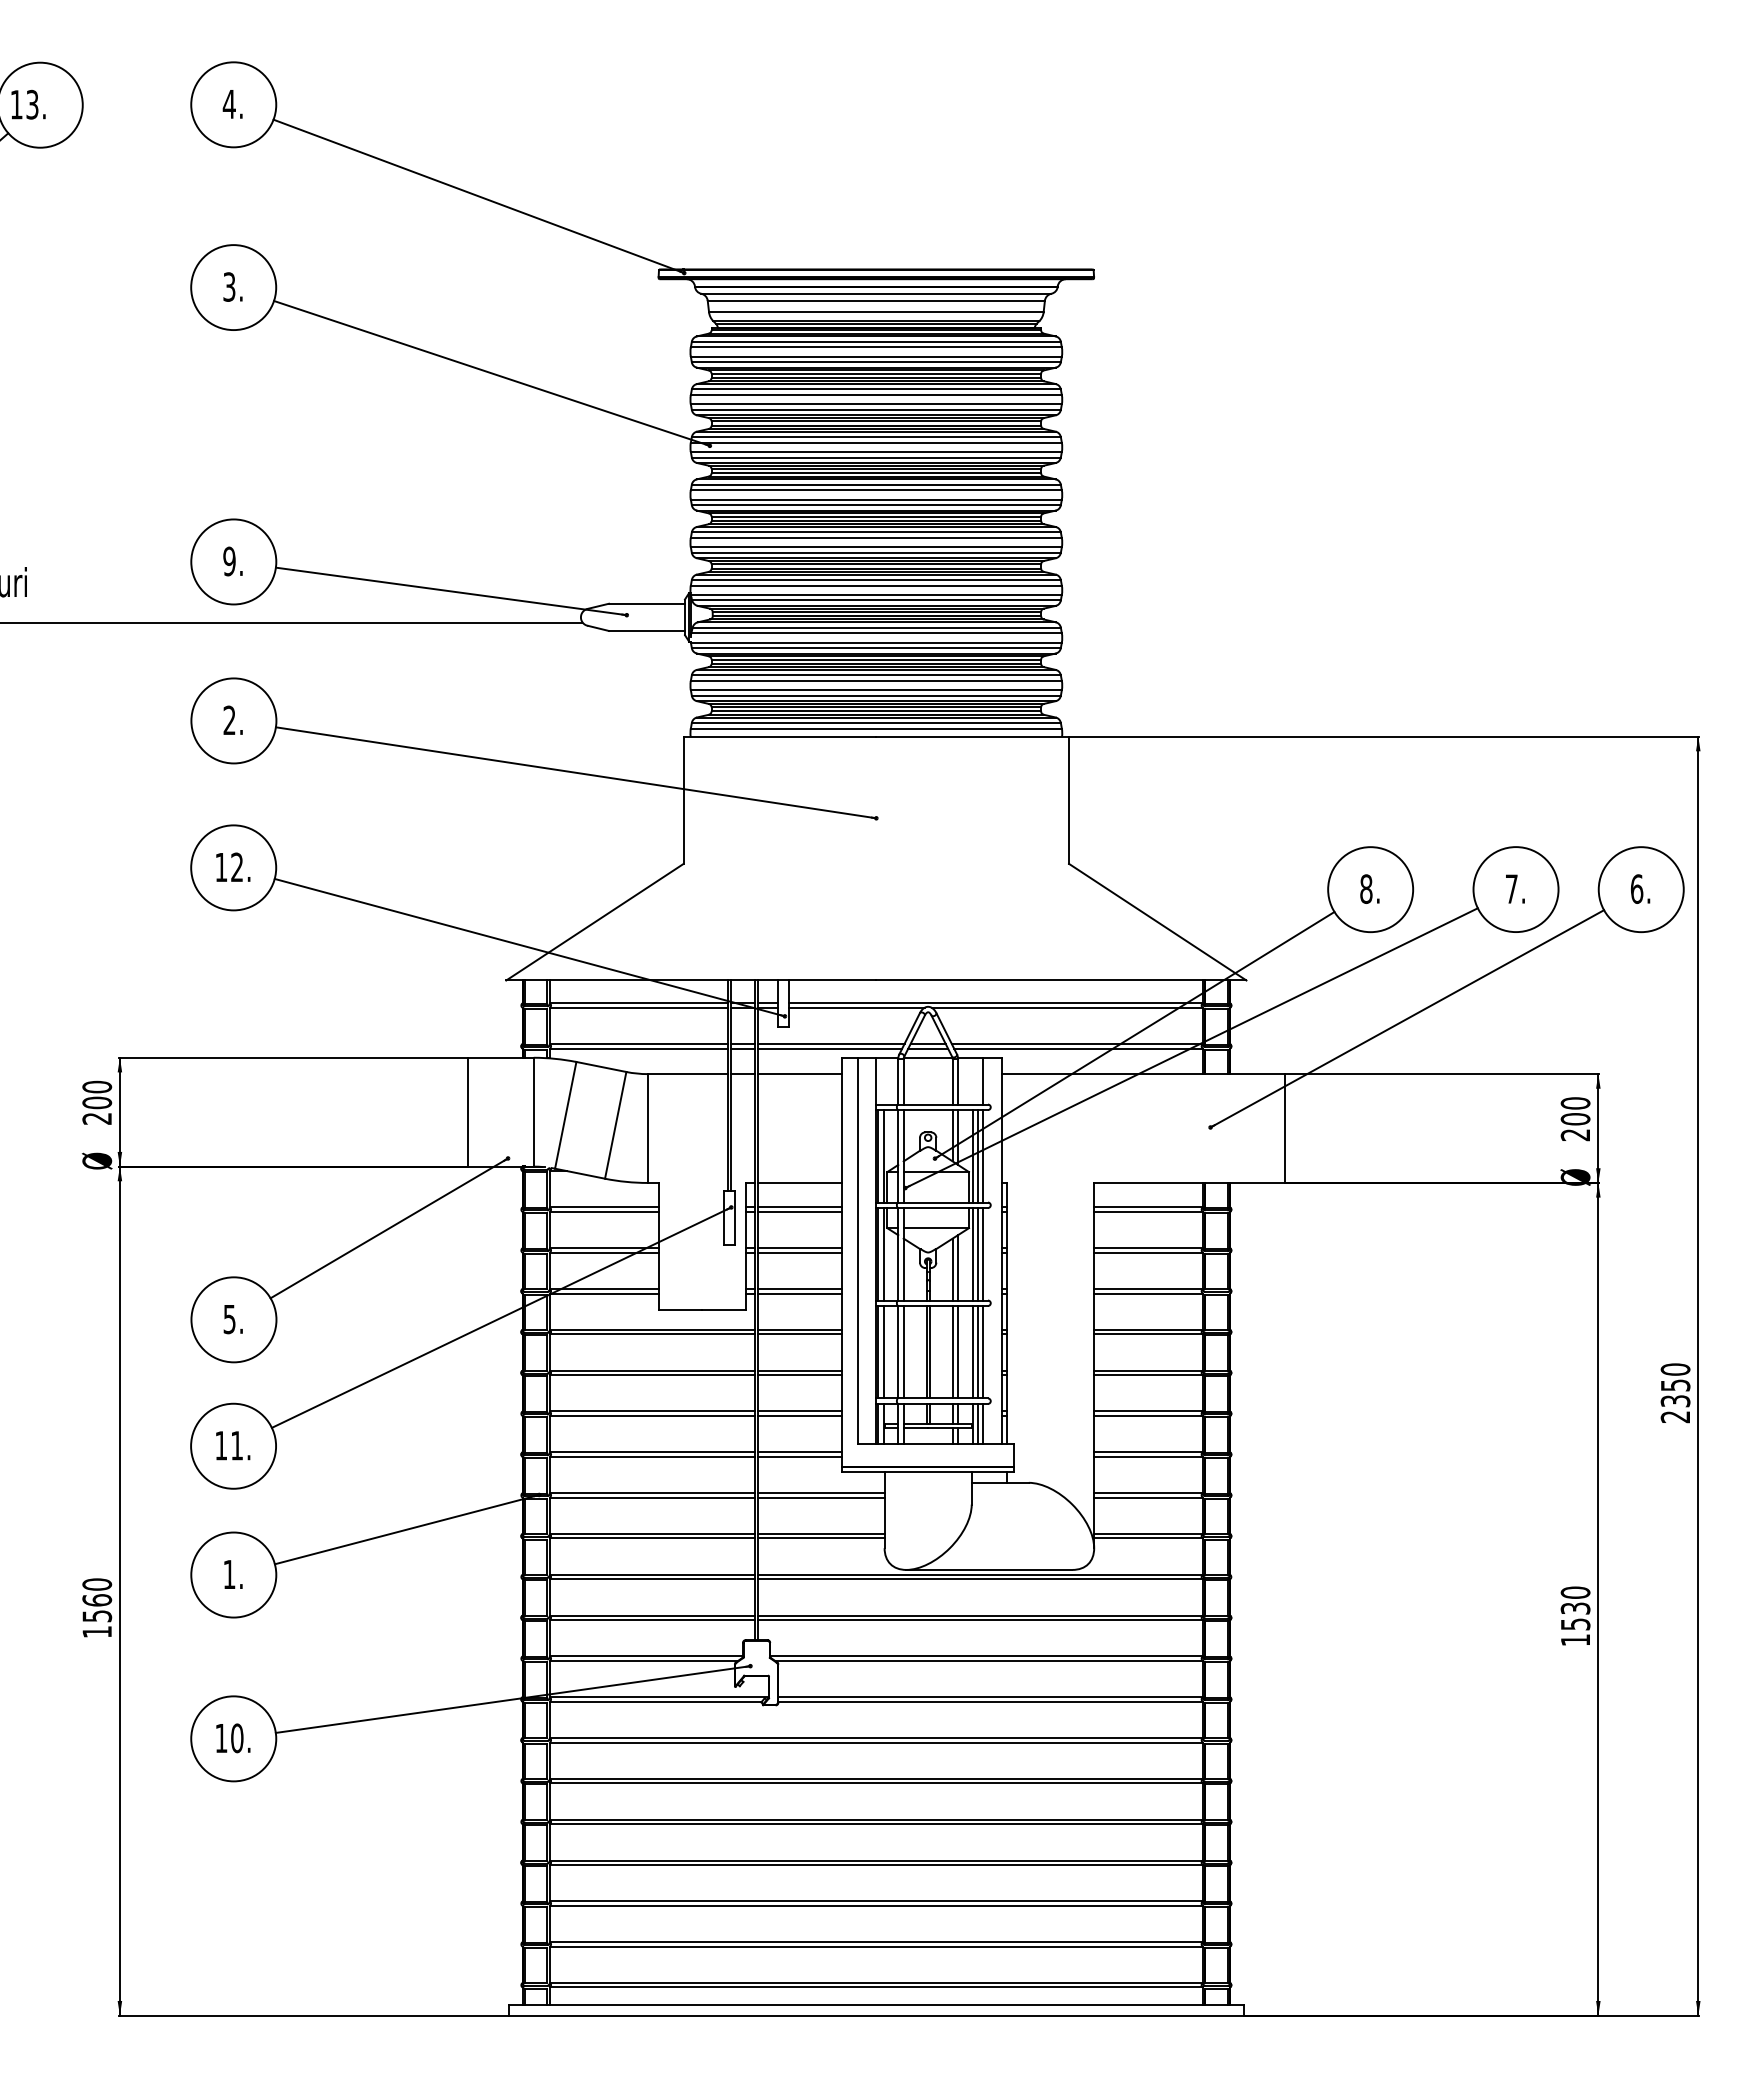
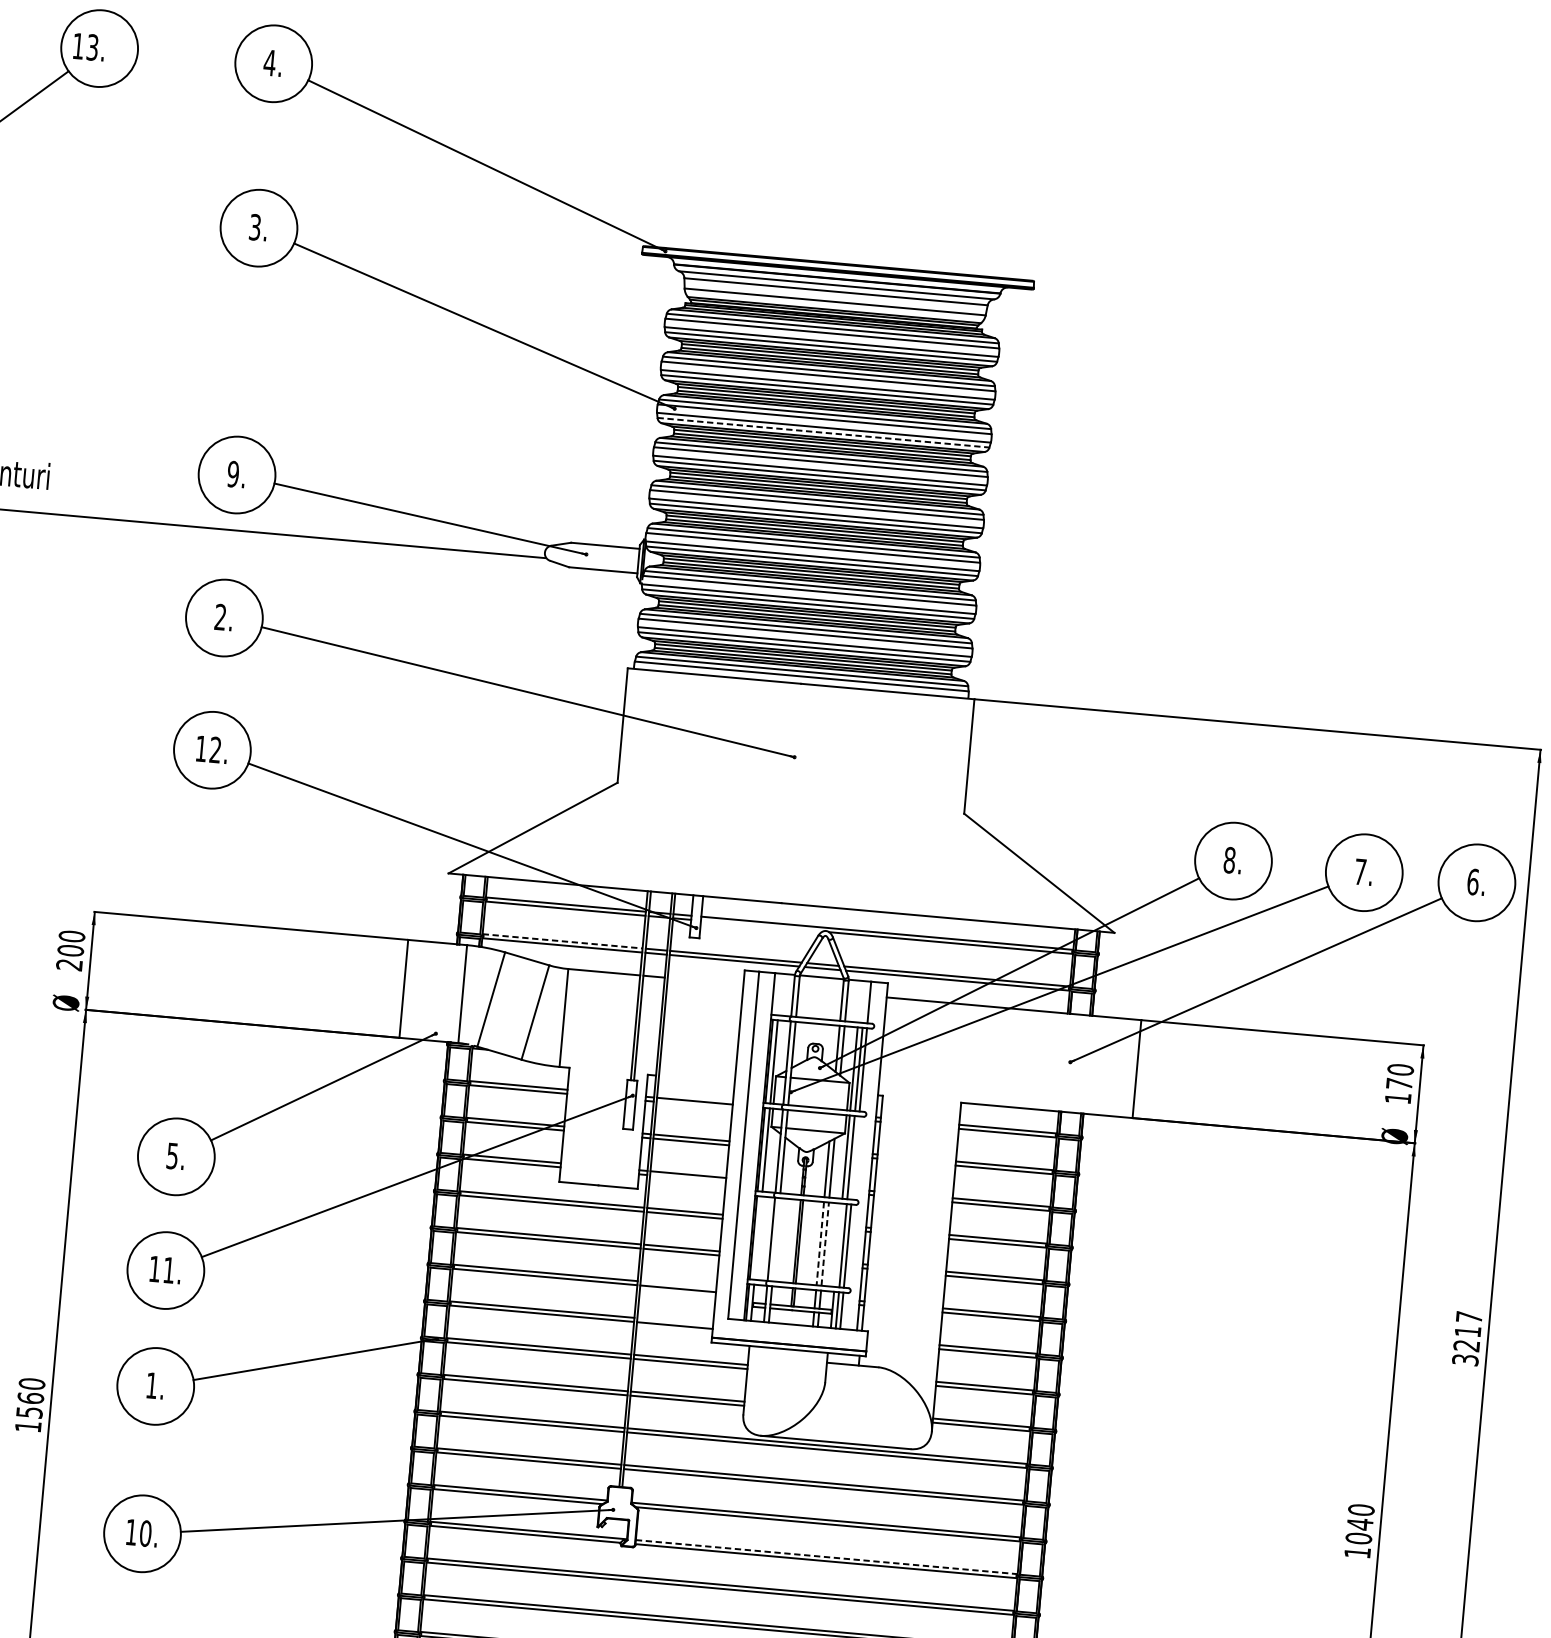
line: (876, 457) -> (823, 432), solid -> dashed
line: (856, 1007) -> (761, 925), removed
line: (638, 1044) -> (562, 941), solid -> dashed
line: (800, 1074) -> (705, 981), removed
text: (1575, 1127) -> (1398, 1091), 200 -> 170
line: (800, 1182) -> (697, 1078), removed
line: (800, 1211) -> (694, 1104), removed
line: (982, 1254) -> (855, 1158), removed
line: (800, 1293) -> (688, 1178), removed
line: (883, 1351) -> (758, 1237), removed
line: (903, 1351) -> (776, 1239), removed
line: (958, 1351) -> (825, 1243), solid -> dashed
line: (972, 1351) -> (838, 1244), removed
line: (952, 1352) -> (820, 1243), solid -> dashed
text: (1675, 1393) -> (1467, 1338), 2350 -> 3217
line: (800, 1411) -> (678, 1284), removed
line: (800, 1452) -> (675, 1321), removed
text: (1575, 1616) -> (1359, 1531), 1530 -> 1040
line: (991, 1697) -> (827, 1557), solid -> dashed

